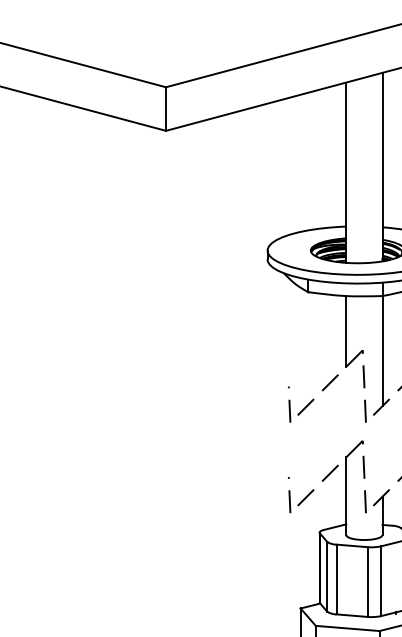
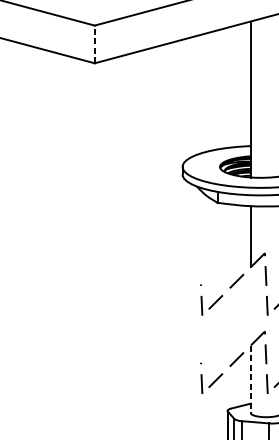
line: (166, 109) -> (95, 44), solid -> dashed
line: (346, 496) -> (250, 379), solid -> dashed

